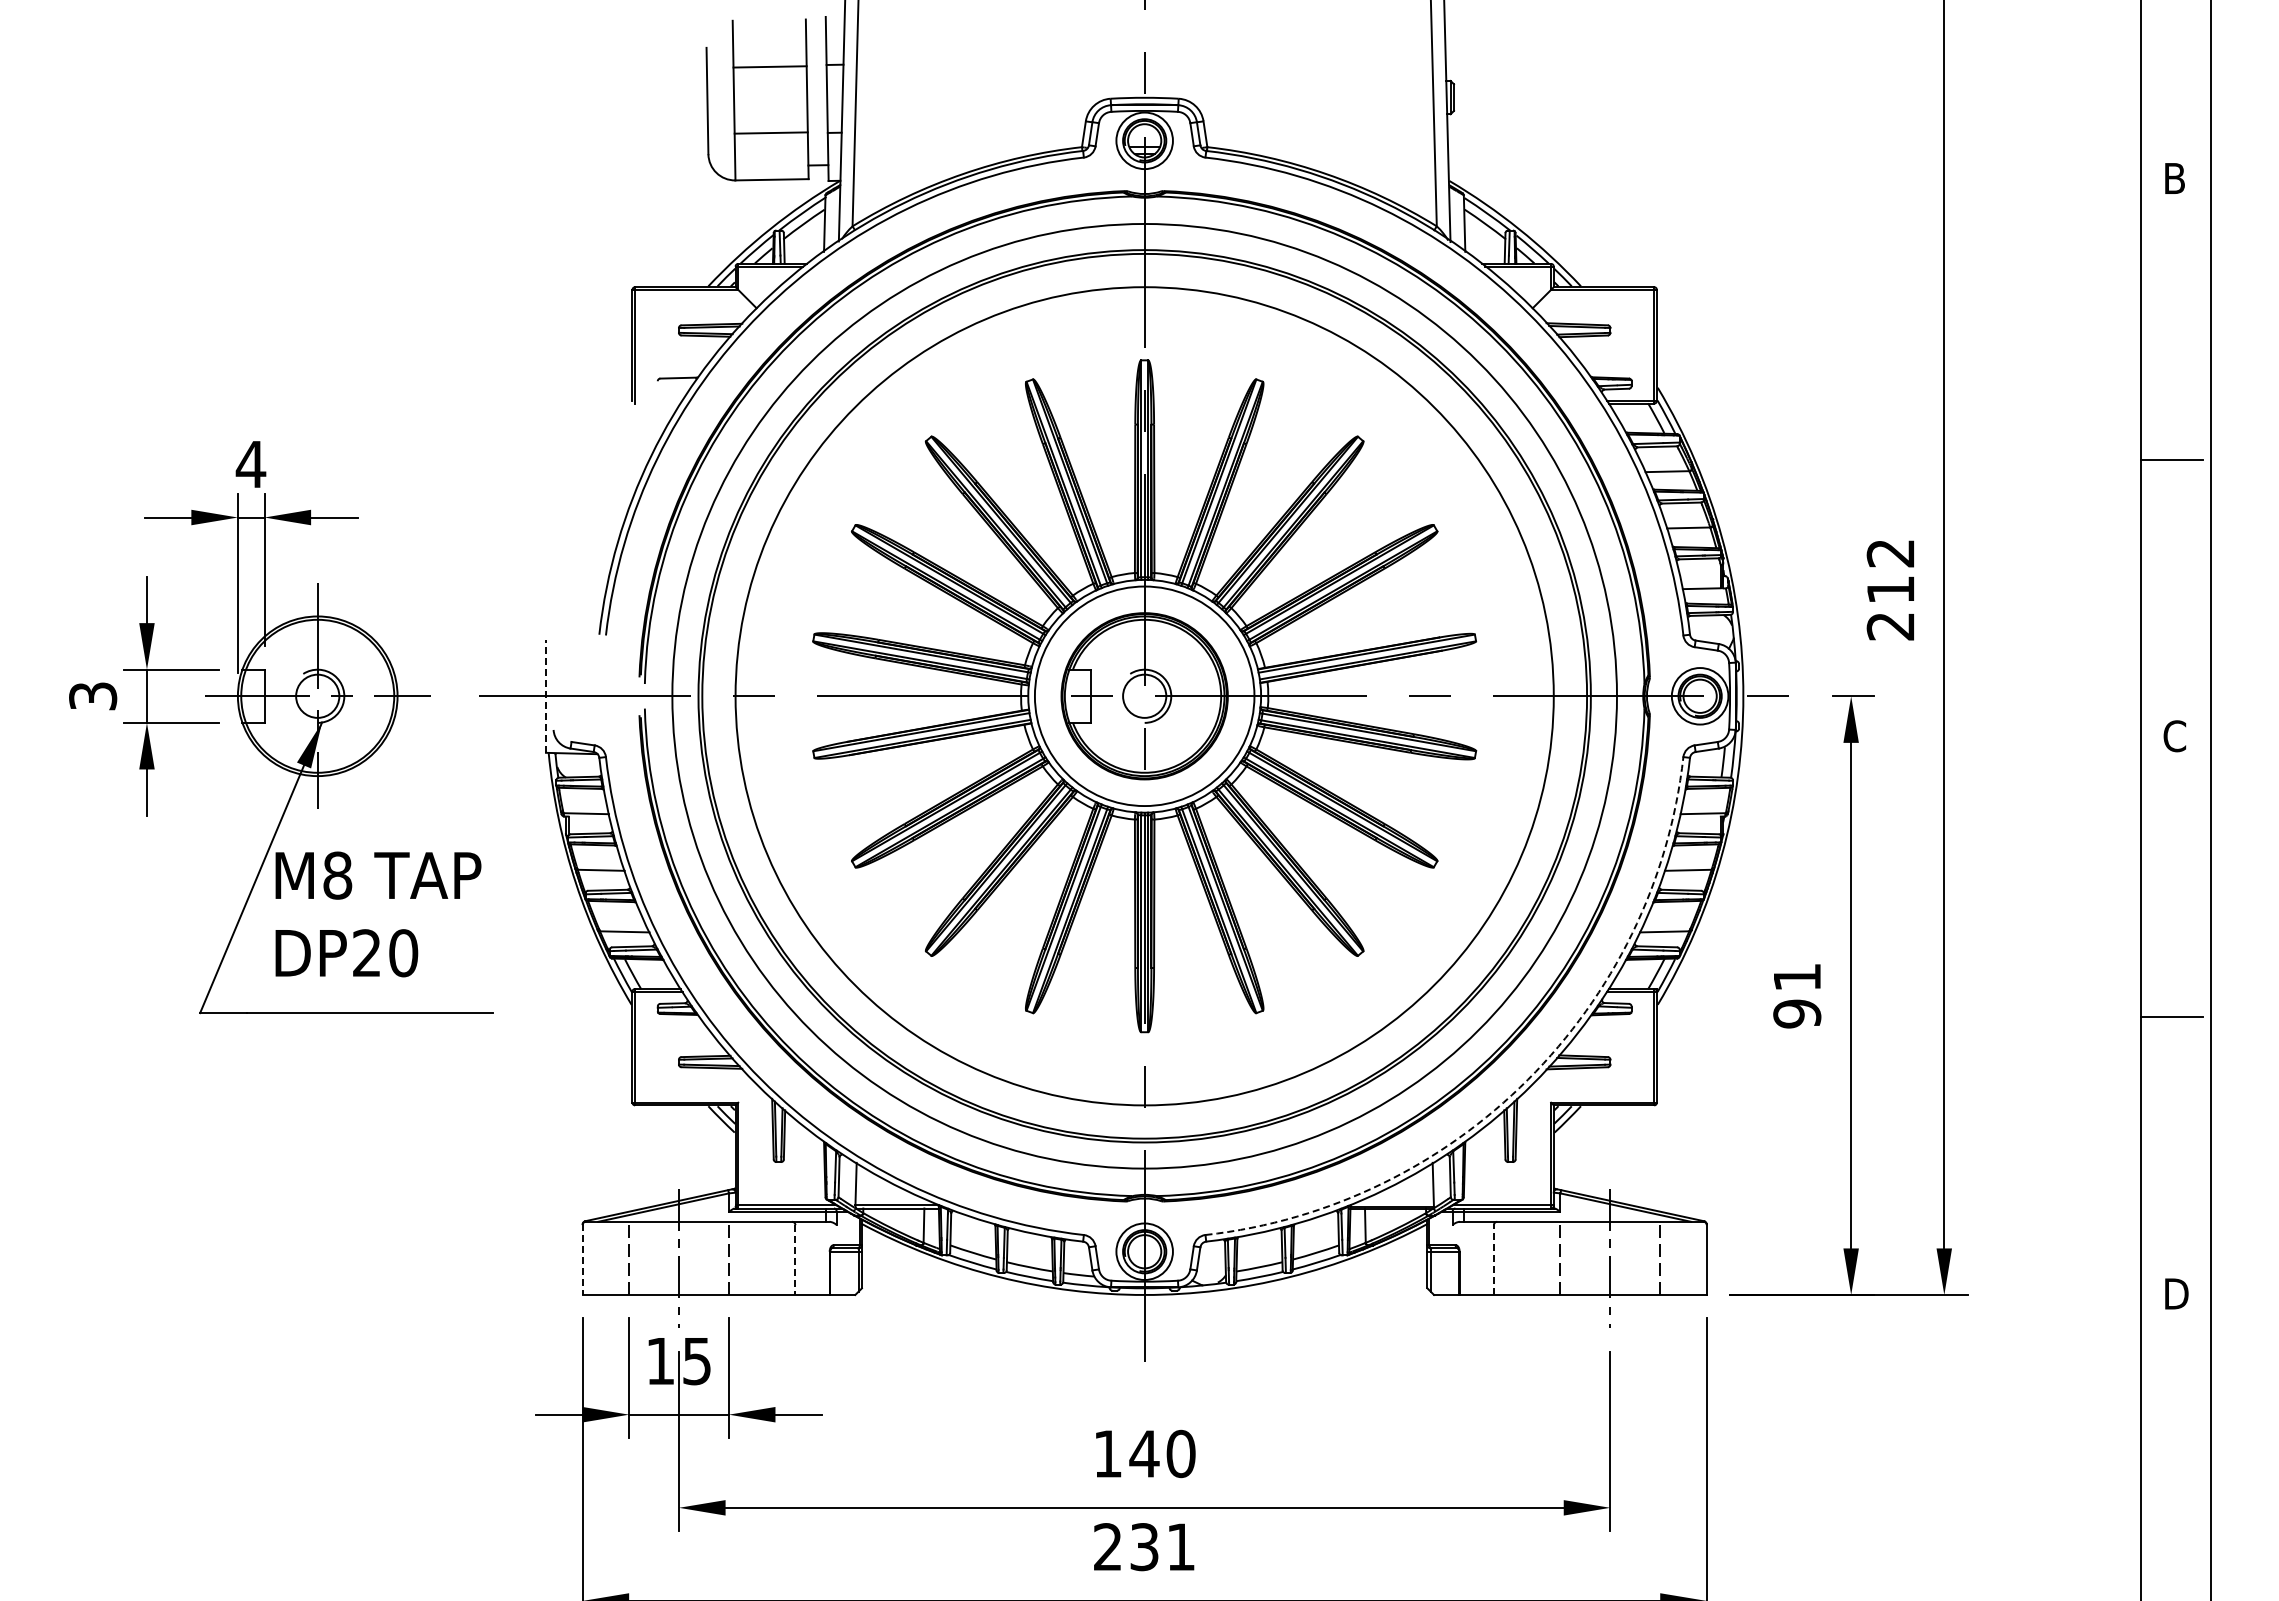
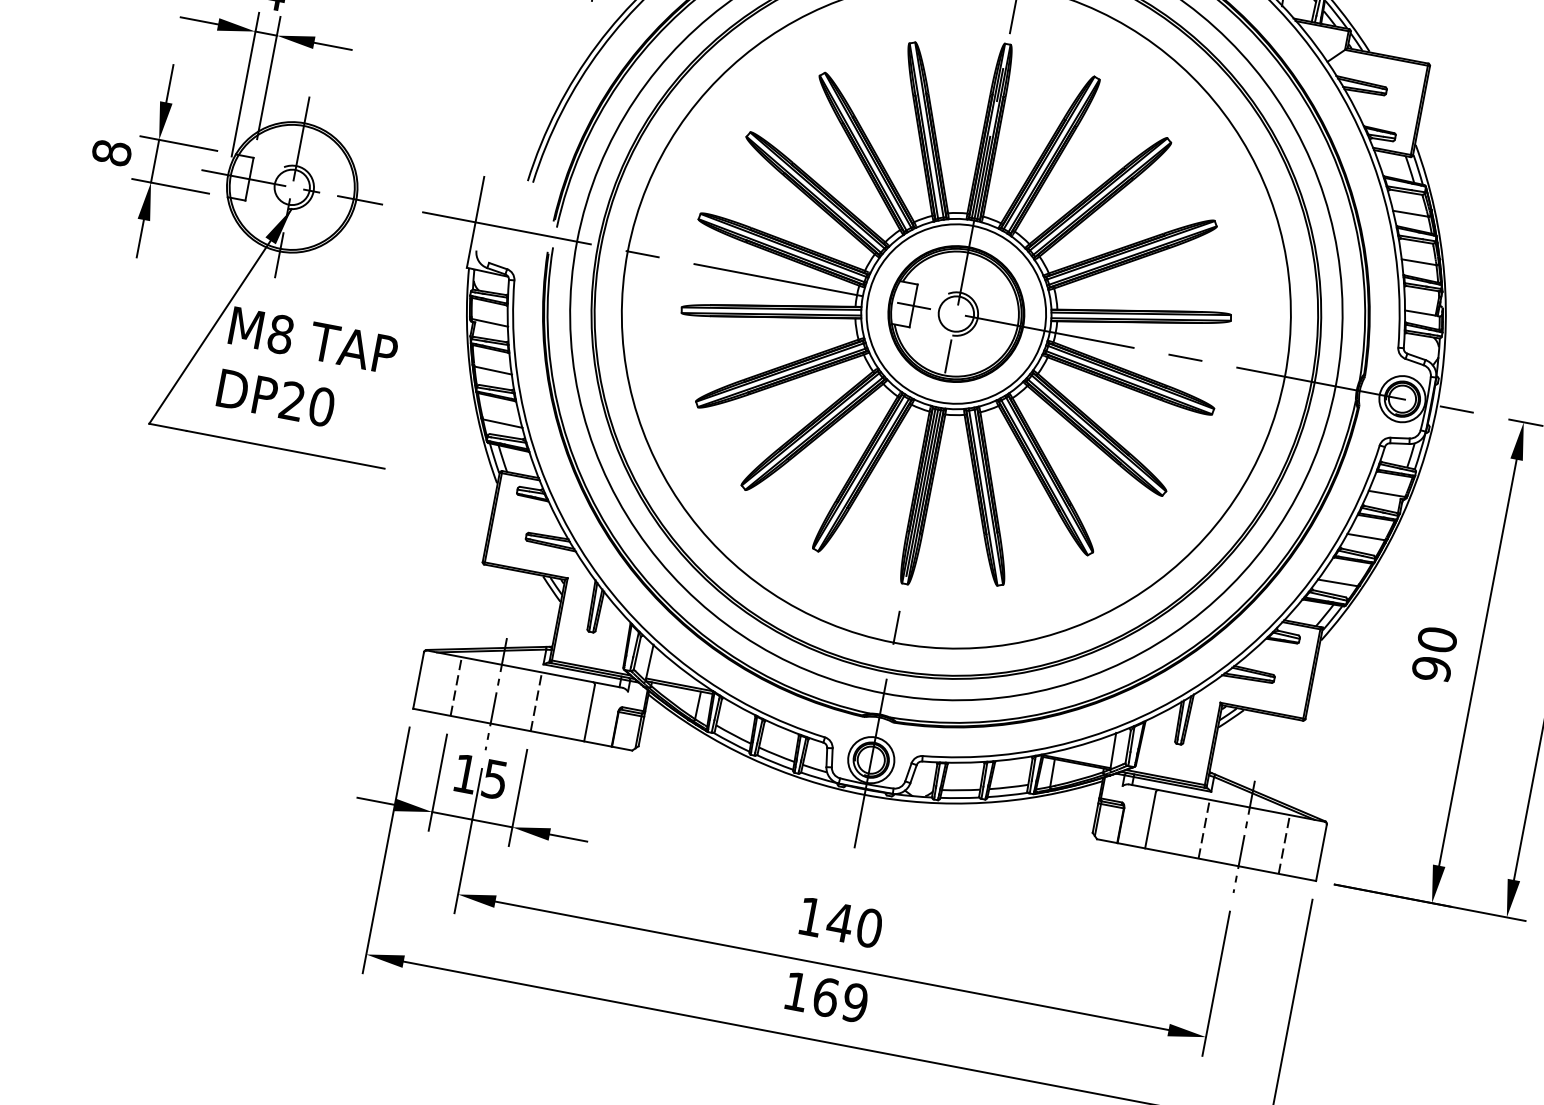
text: (93, 696) -> (112, 153), 3 -> 8
line: (546, 696) -> (475, 222), dashed -> solid
text: (1797, 977) -> (1437, 639), 91 -> 90
arc: (1528, 1079) -> (1205, 680), dashed -> solid
line: (582, 1260) -> (418, 681), dashed -> solid
line: (795, 1260) -> (589, 713), dashed -> solid
line: (1493, 1260) -> (1150, 820), dashed -> solid
text: (1144, 1547) -> (825, 997), 231 -> 169

